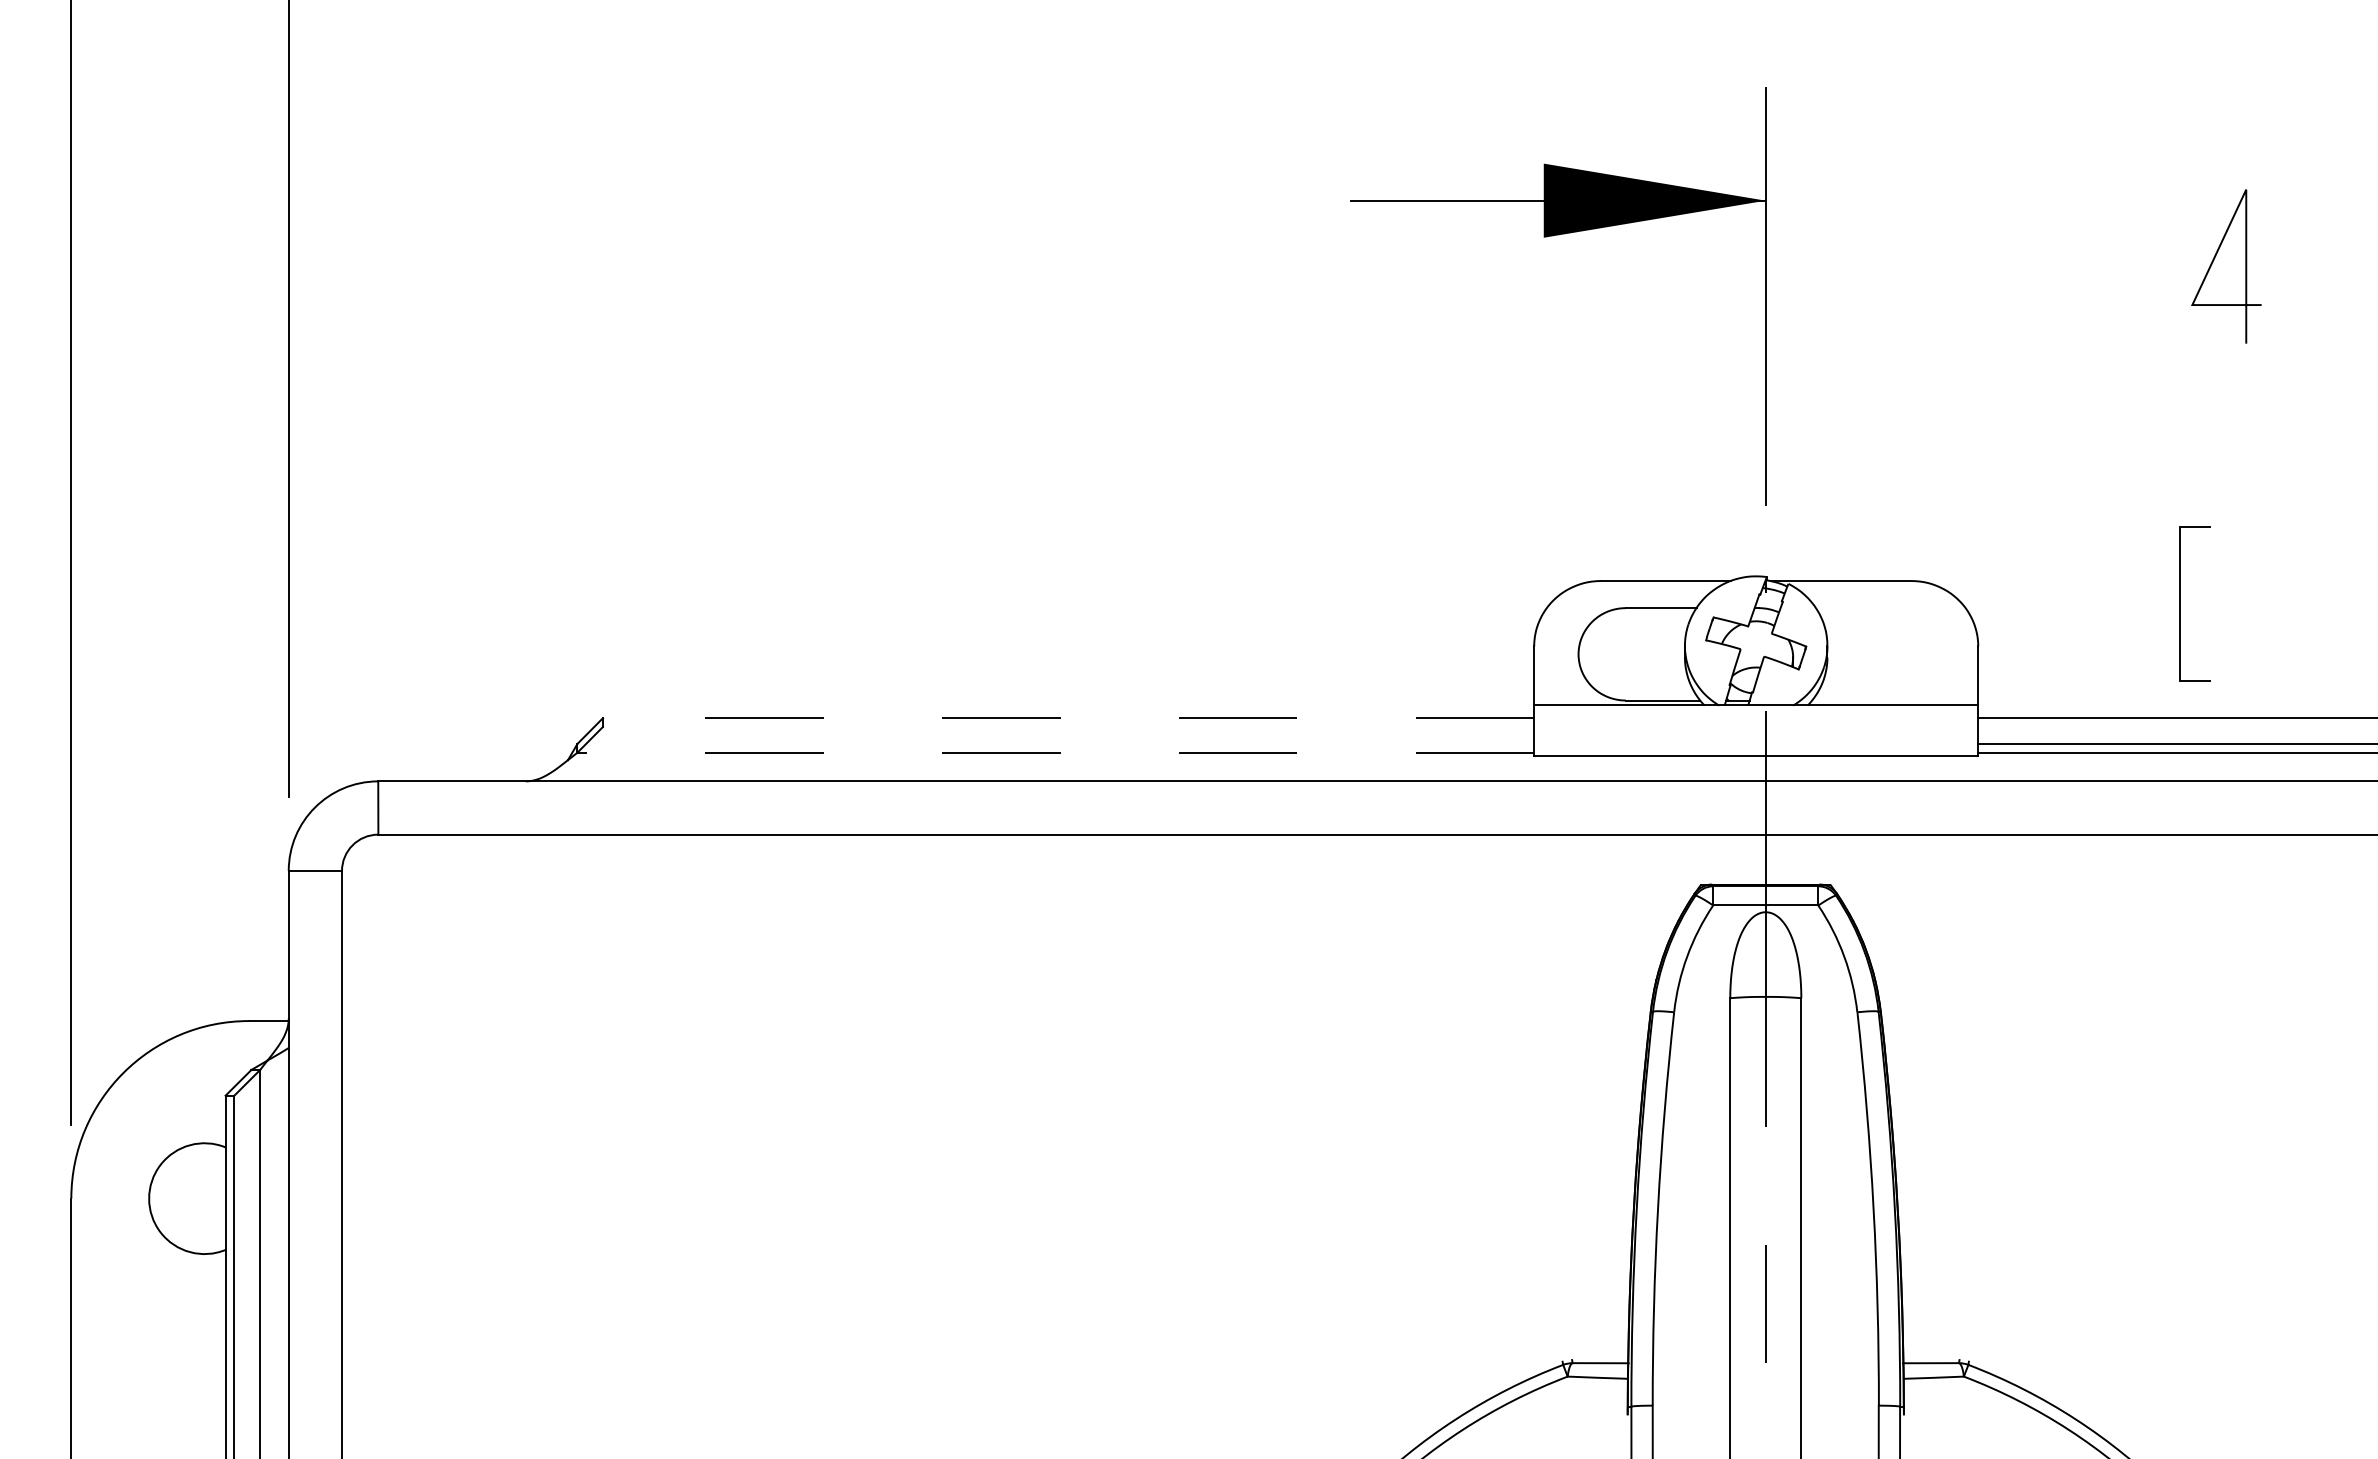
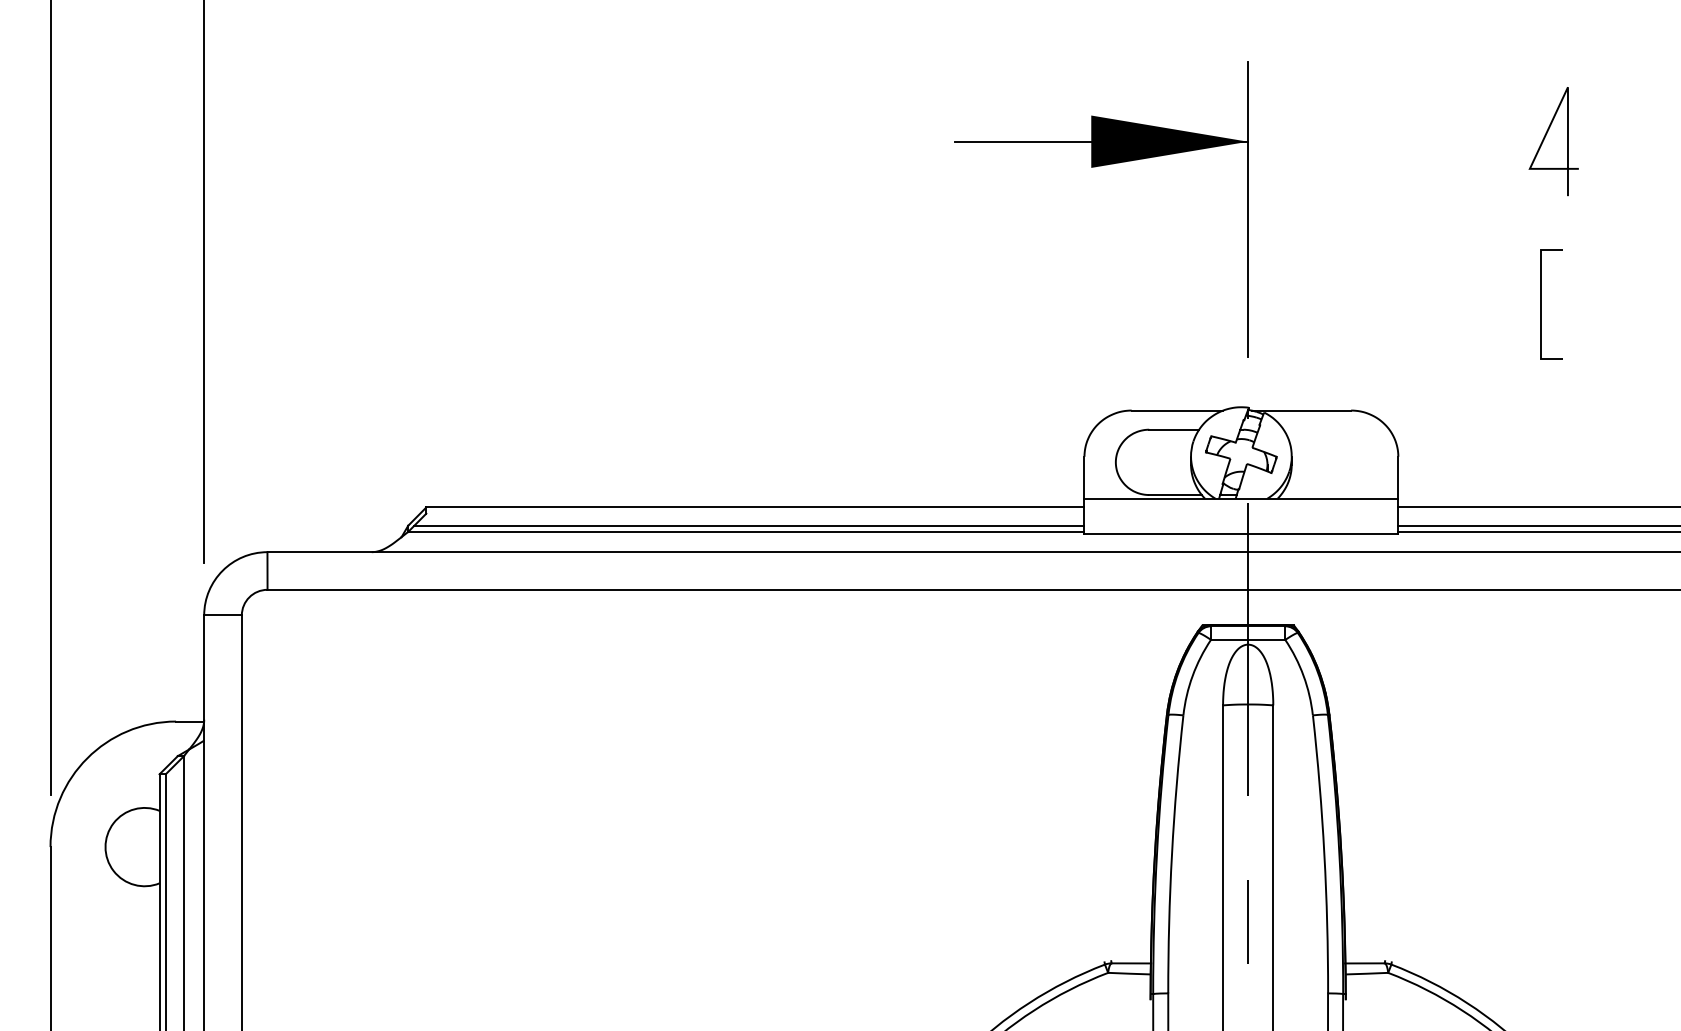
line: (2214, 260) -> (1545, 137), moved
line: (2180, 603) -> (1541, 304), moved
line: (1068, 718) -> (755, 507), dashed -> solid
line: (1060, 743) -> (749, 525), added
line: (1055, 752) -> (746, 531), dashed -> solid

